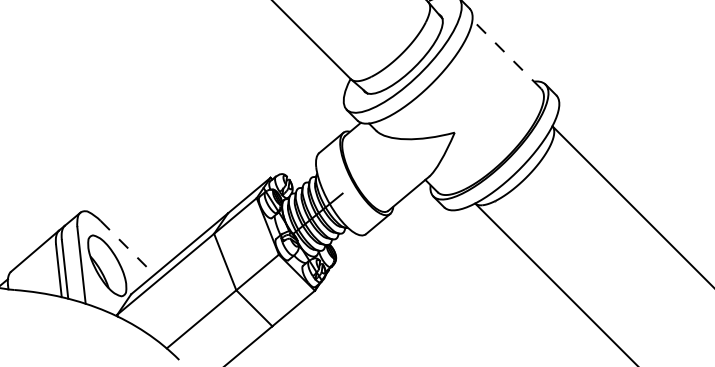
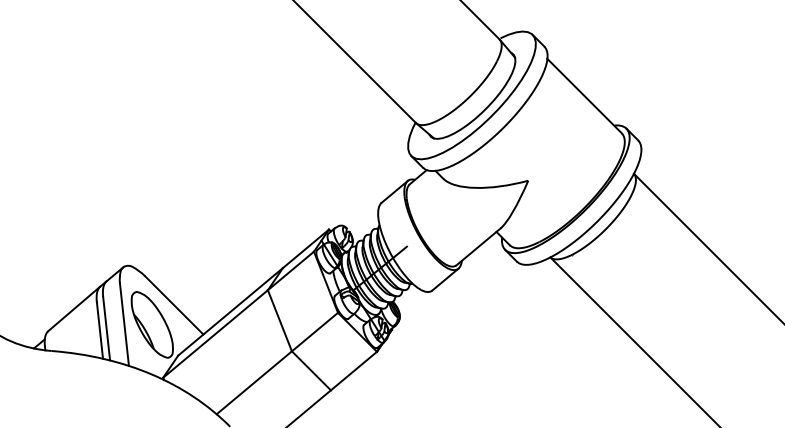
line: (506, 54) -> (584, 96), dashed -> solid
line: (127, 247) -> (174, 305), dashed -> solid

